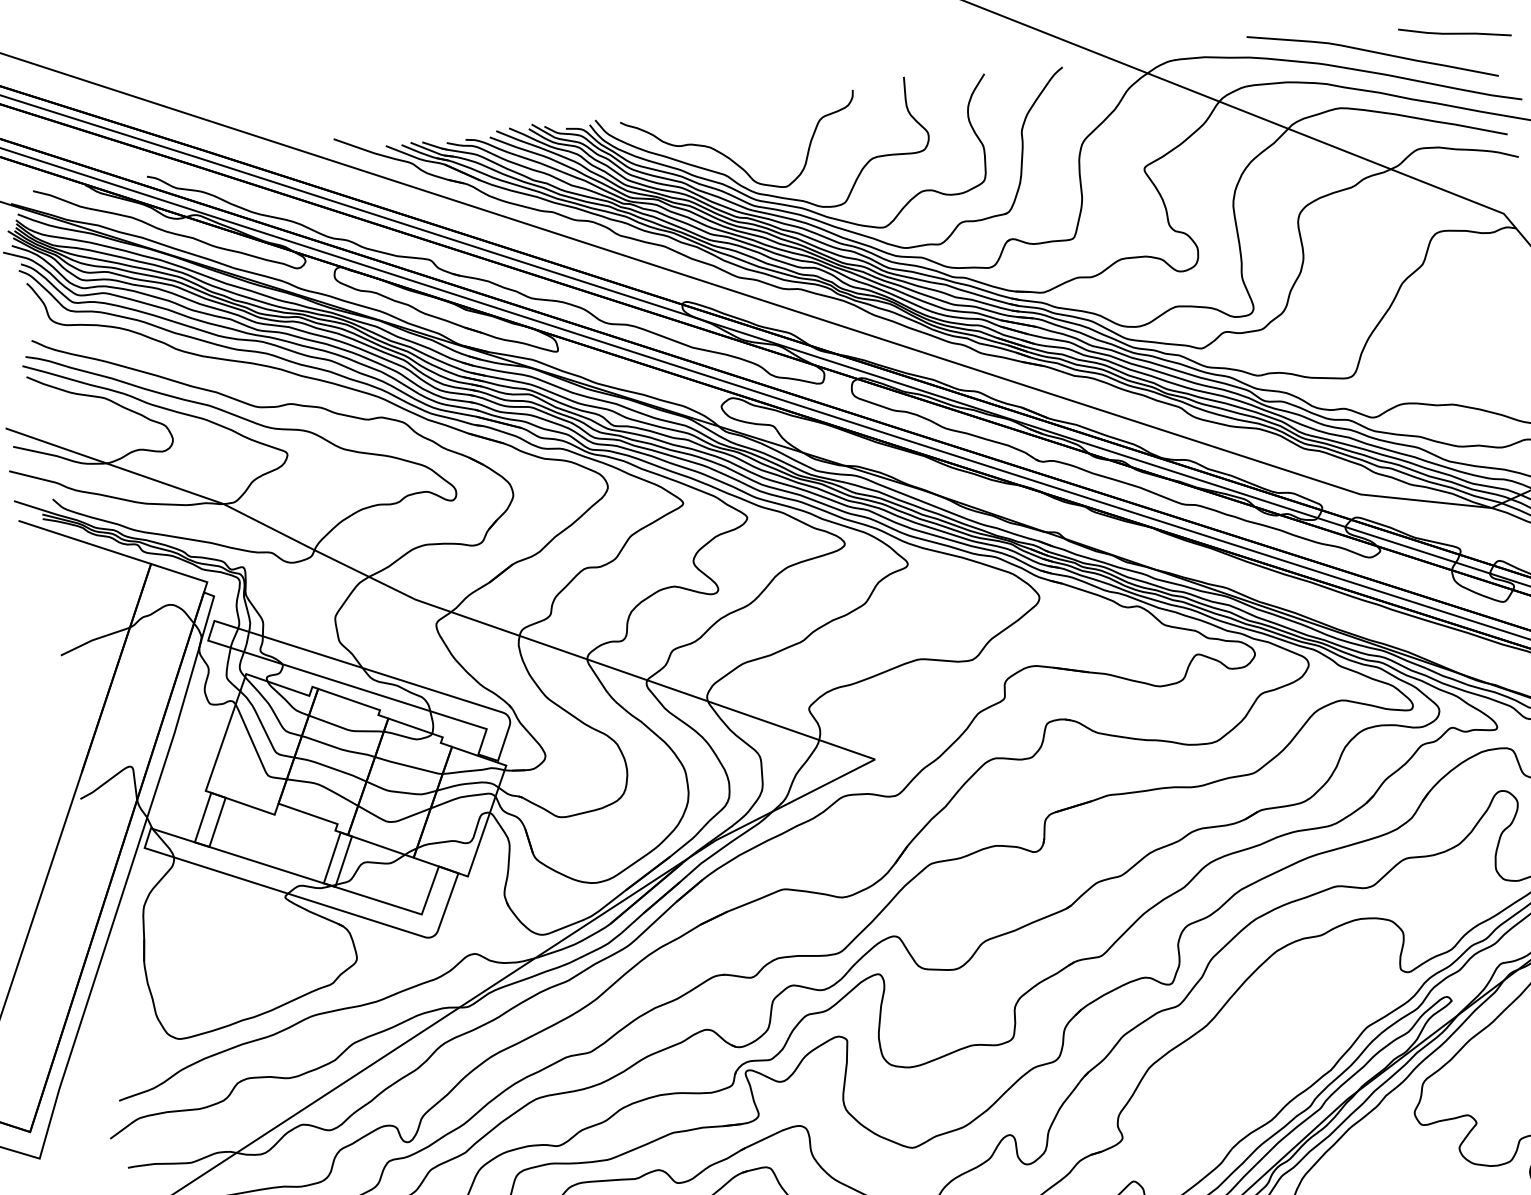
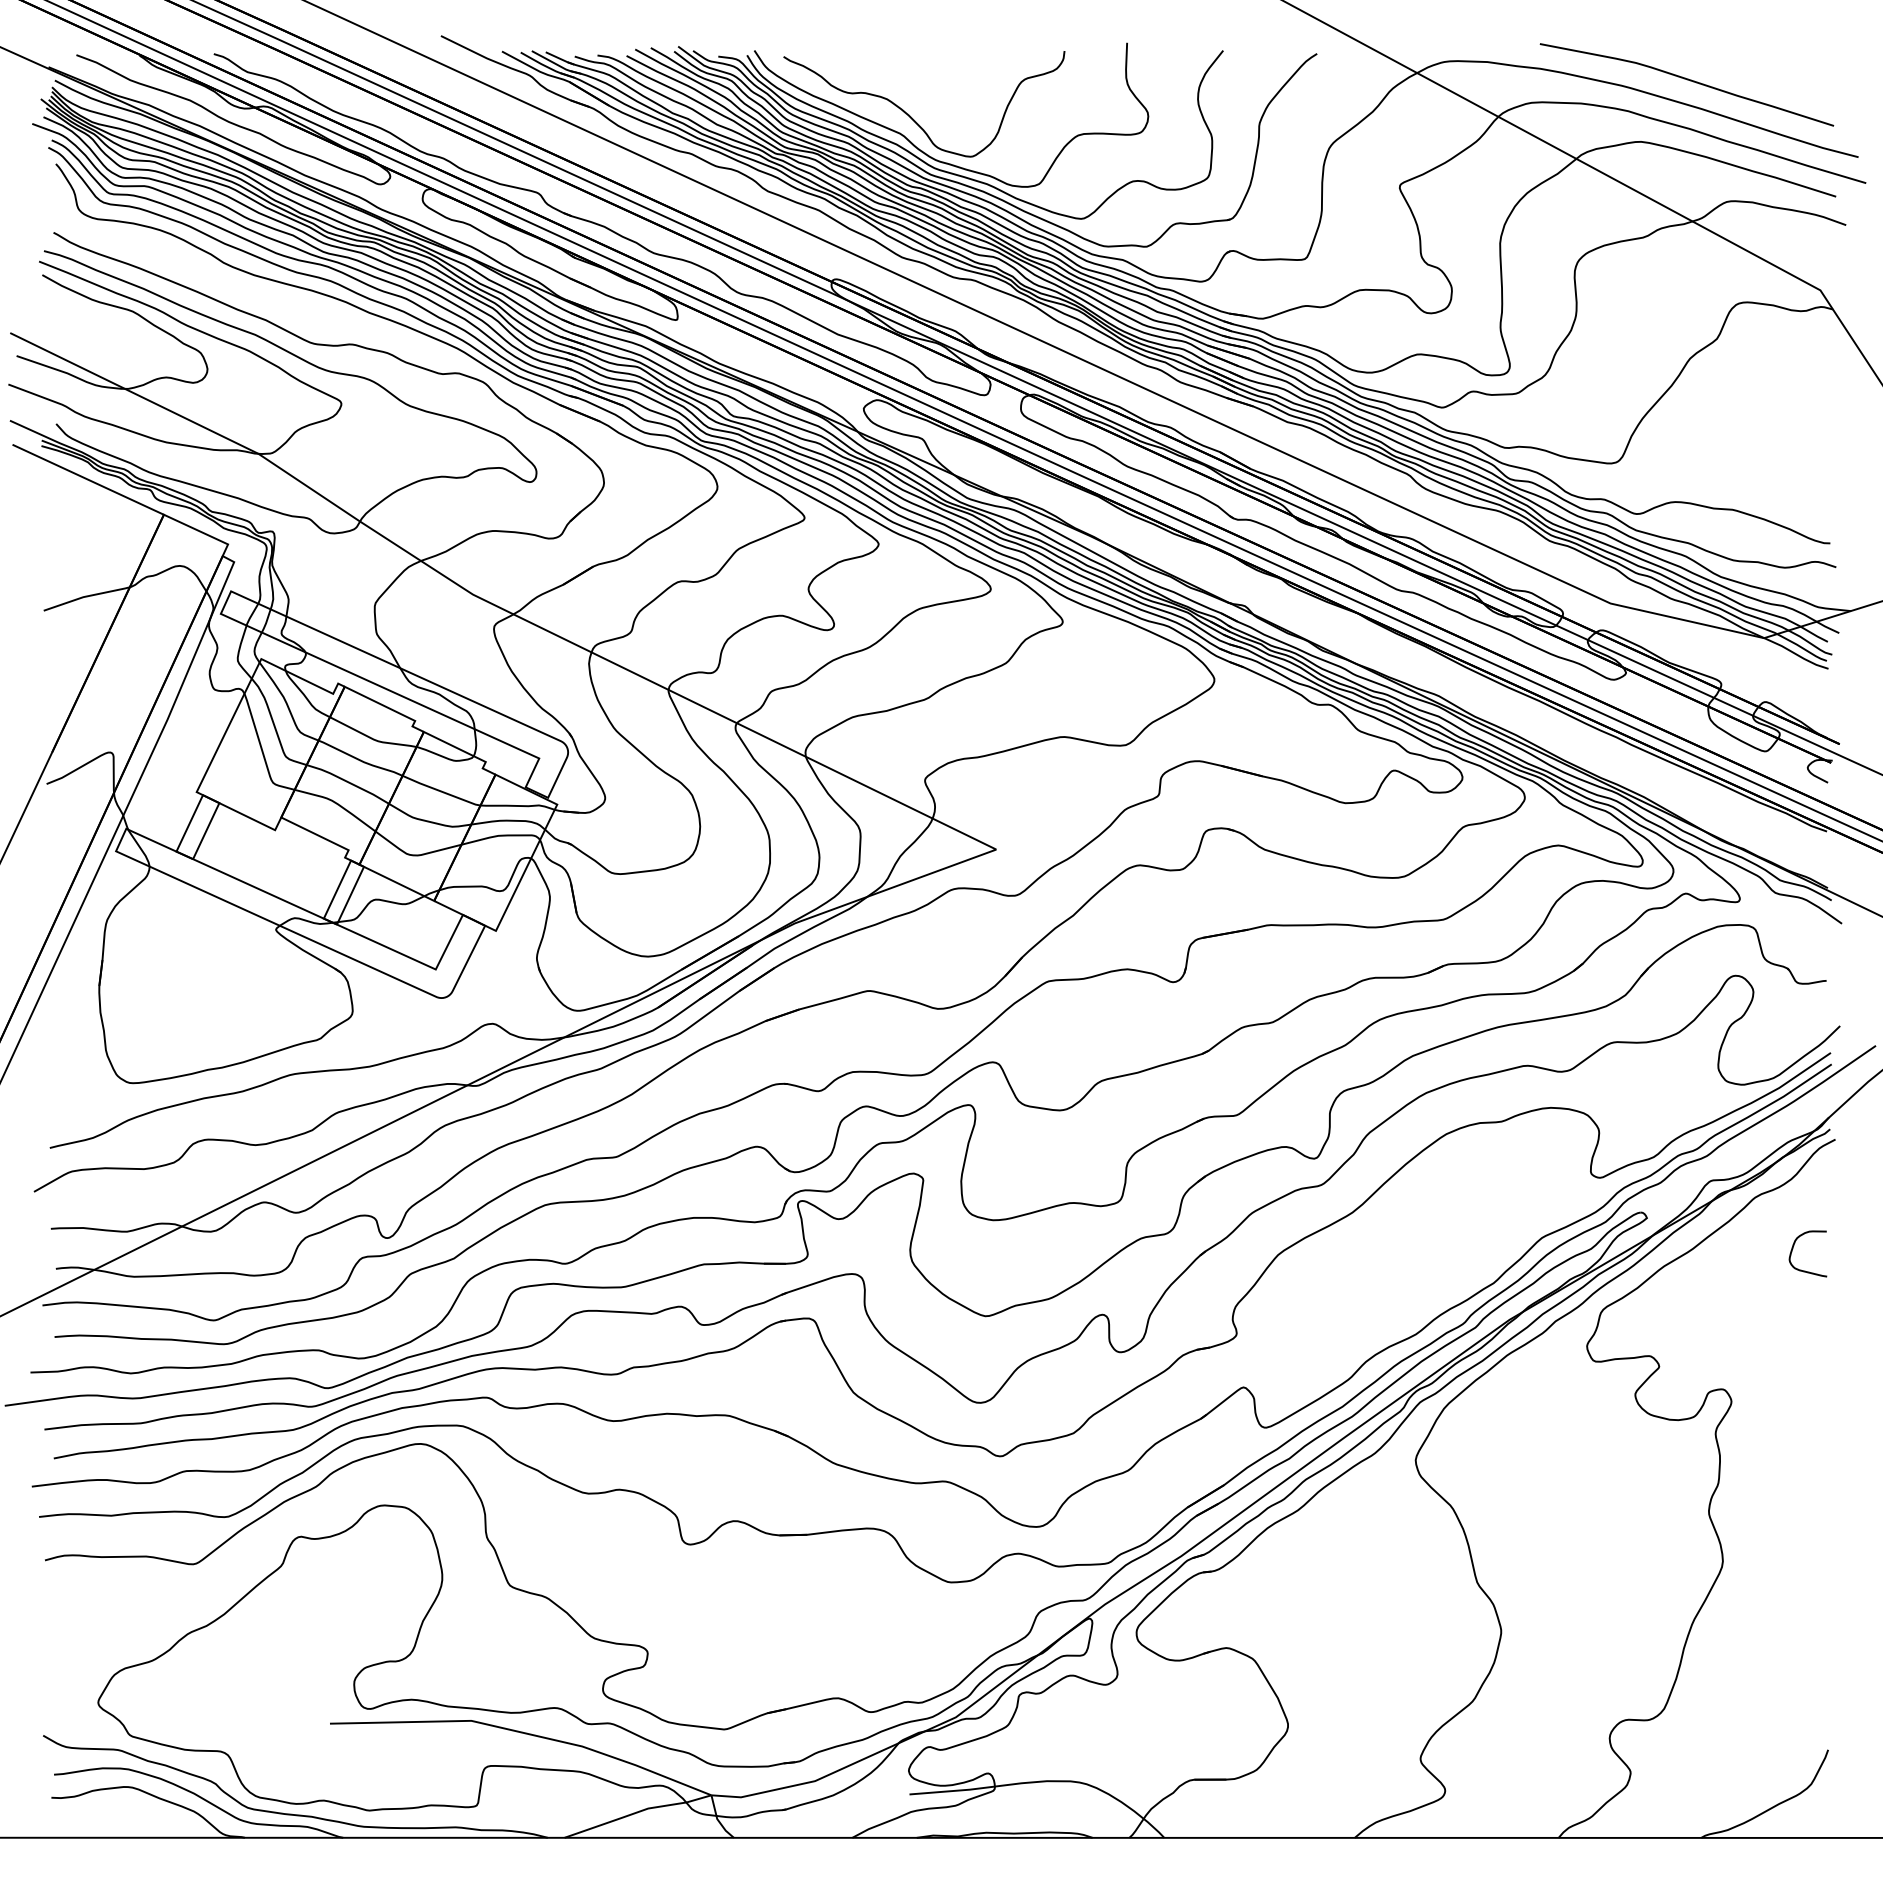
line: (1454, 32) -> (1787, 68), removed

